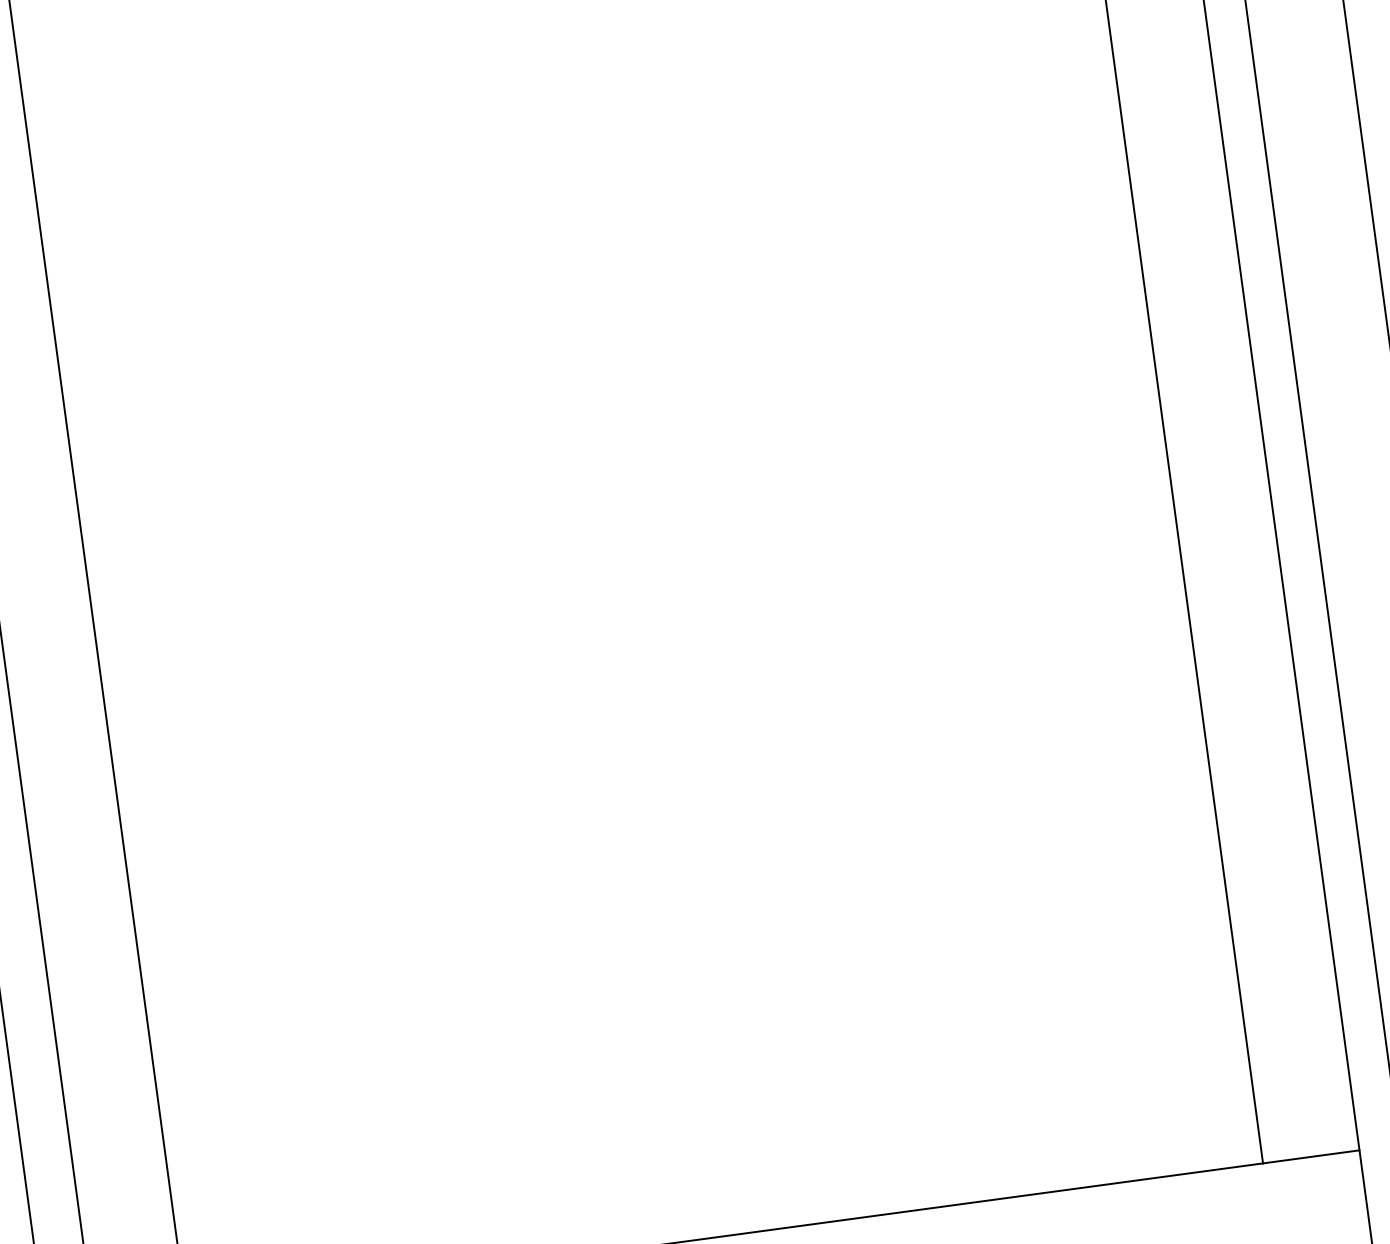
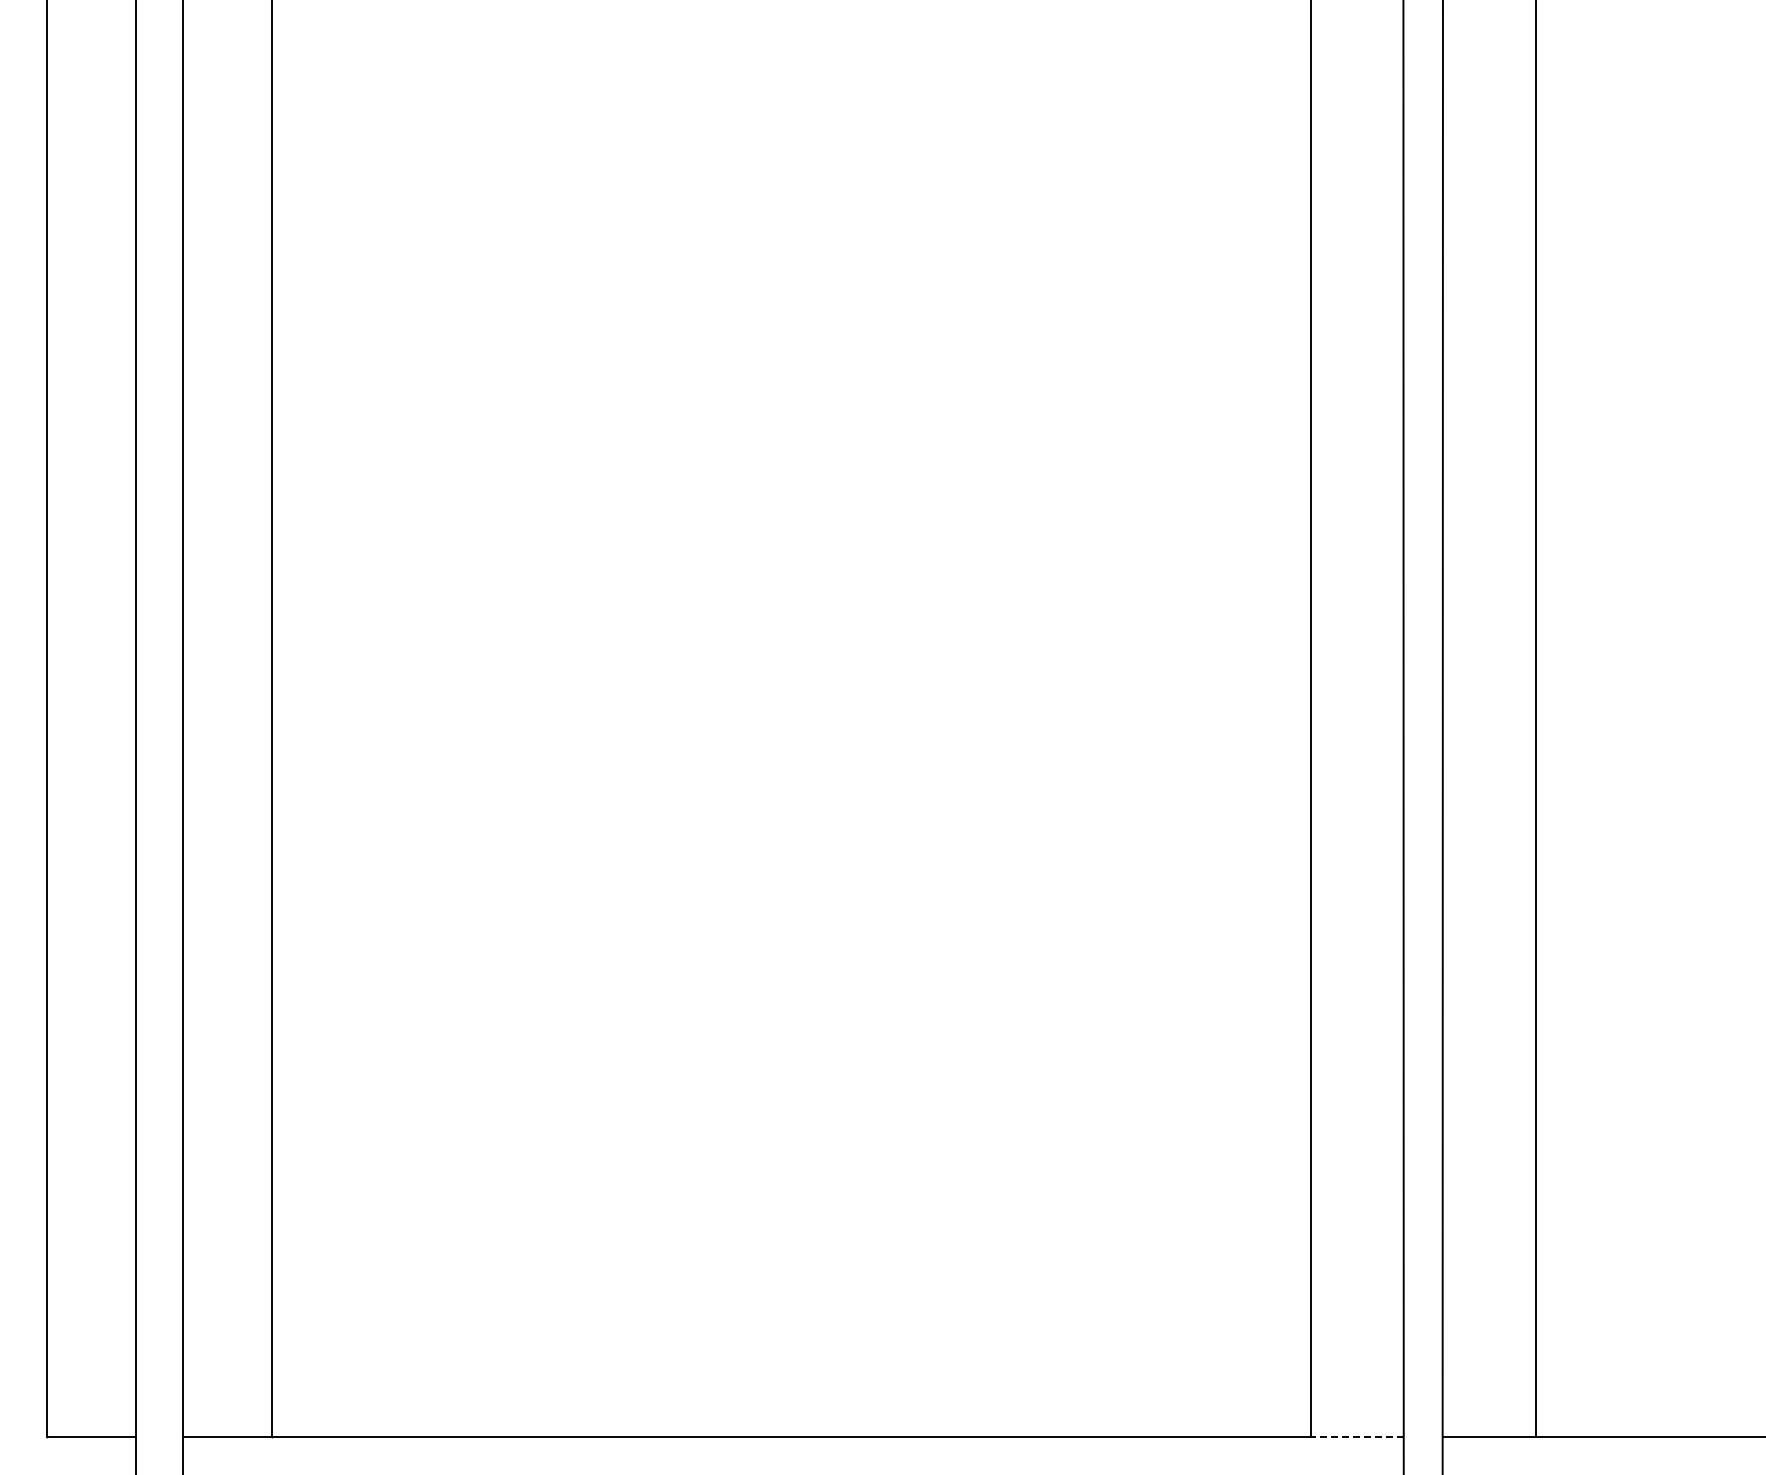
line: (1310, 1157) -> (1356, 1437), solid -> dashed

